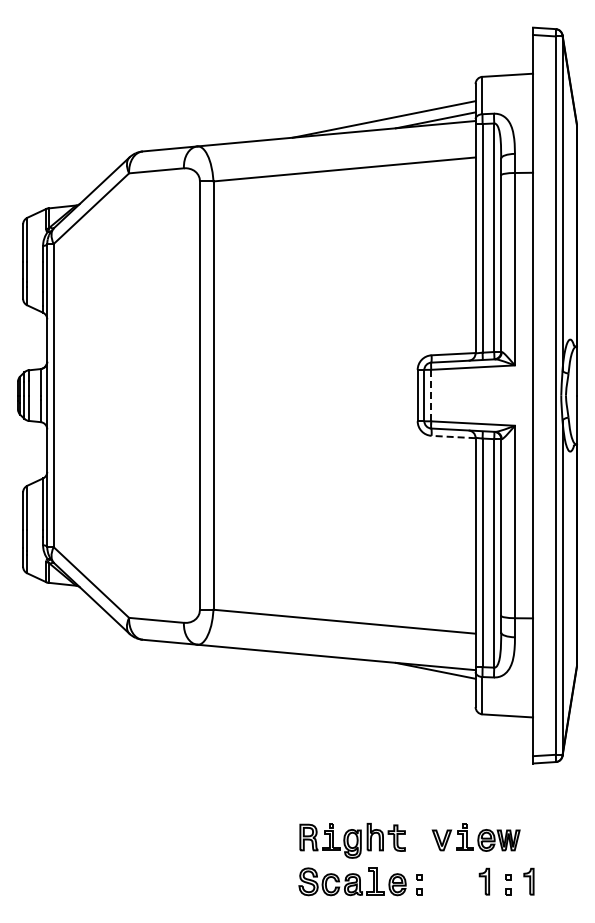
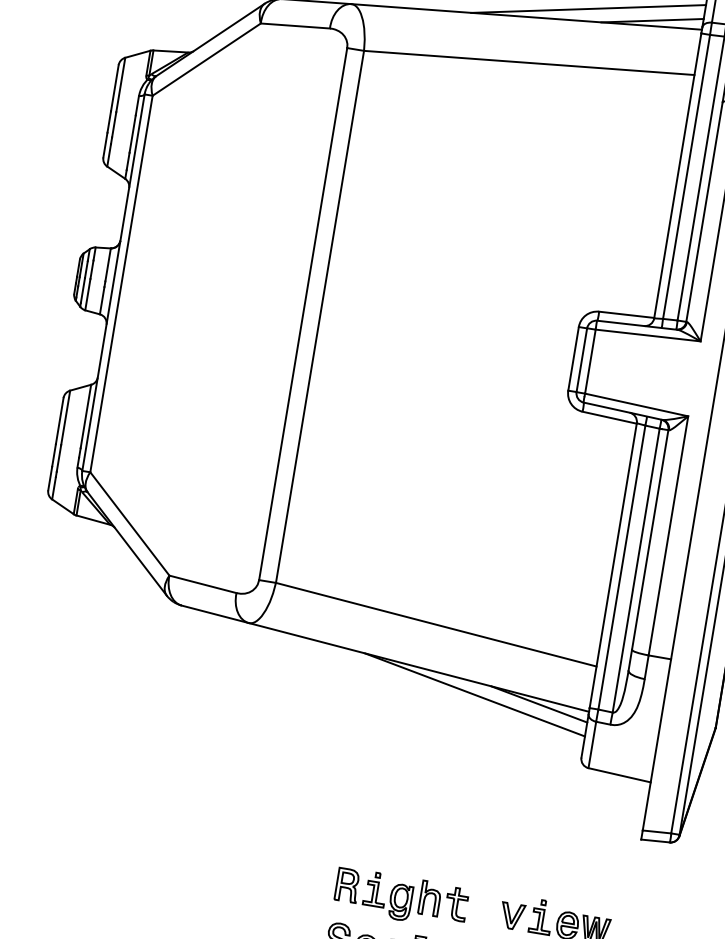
line: (431, 395) -> (590, 361), dashed -> solid
line: (453, 437) -> (609, 418), dashed -> solid
line: (383, 671) -> (474, 694), added

